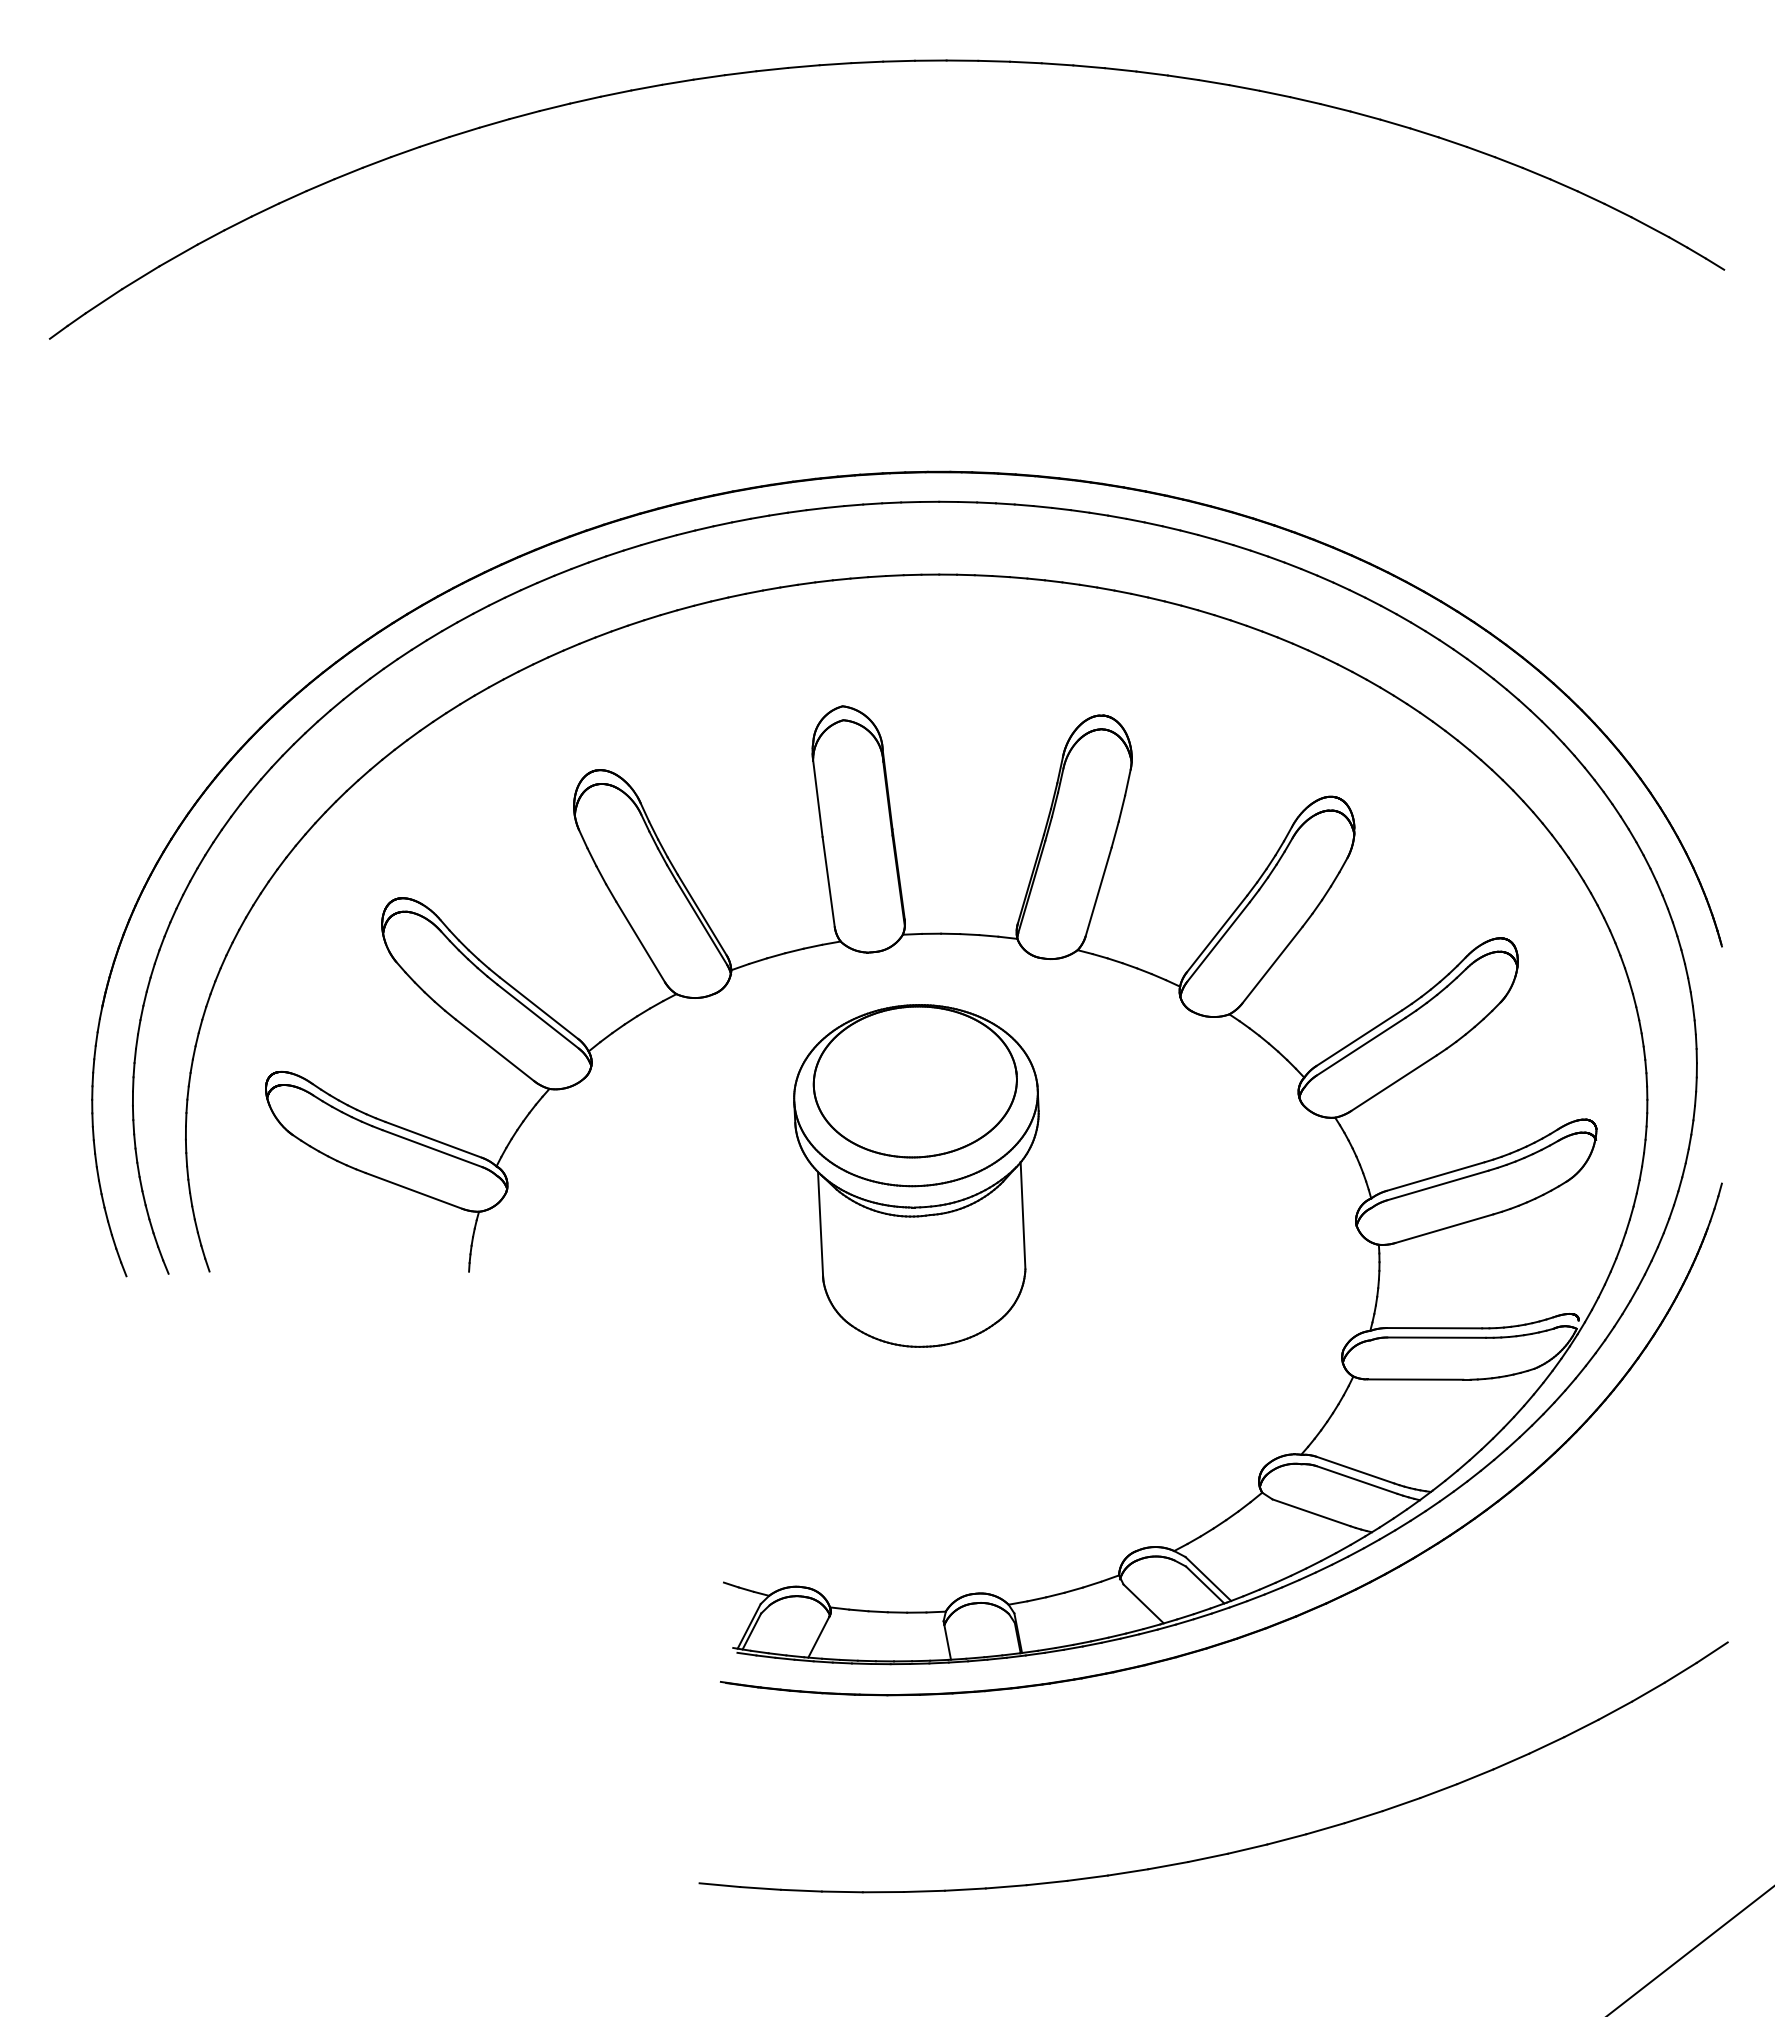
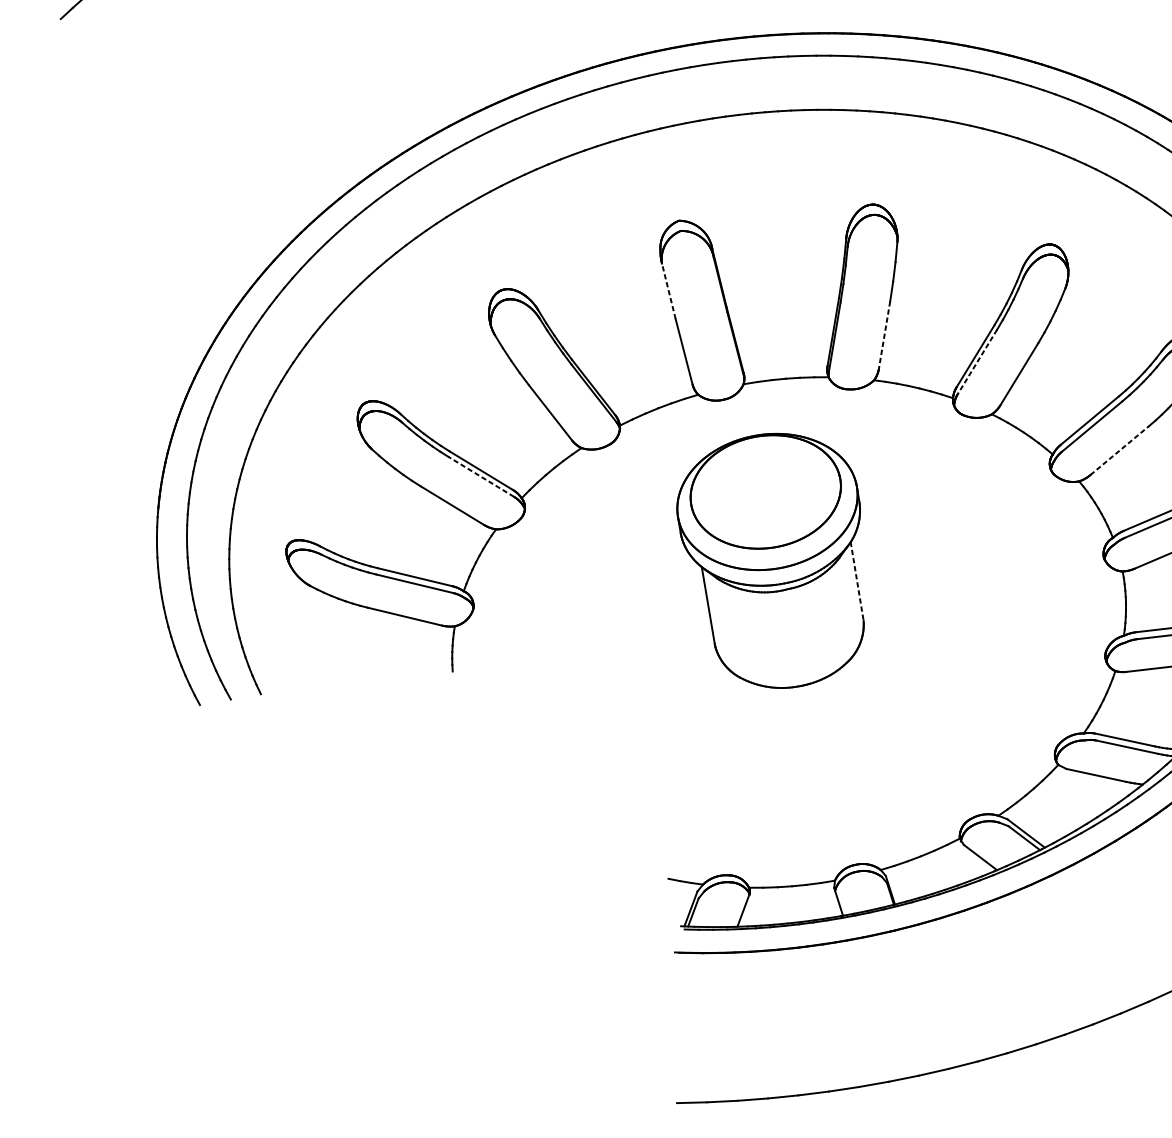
line: (817, 797) -> (668, 290), solid -> dashed
line: (1098, 892) -> (884, 335), solid -> dashed
line: (1218, 942) -> (977, 362), solid -> dashed
line: (538, 1016) -> (481, 476), solid -> dashed
line: (1394, 1082) -> (1119, 450), solid -> dashed
line: (1023, 1215) -> (857, 581), solid -> dashed

